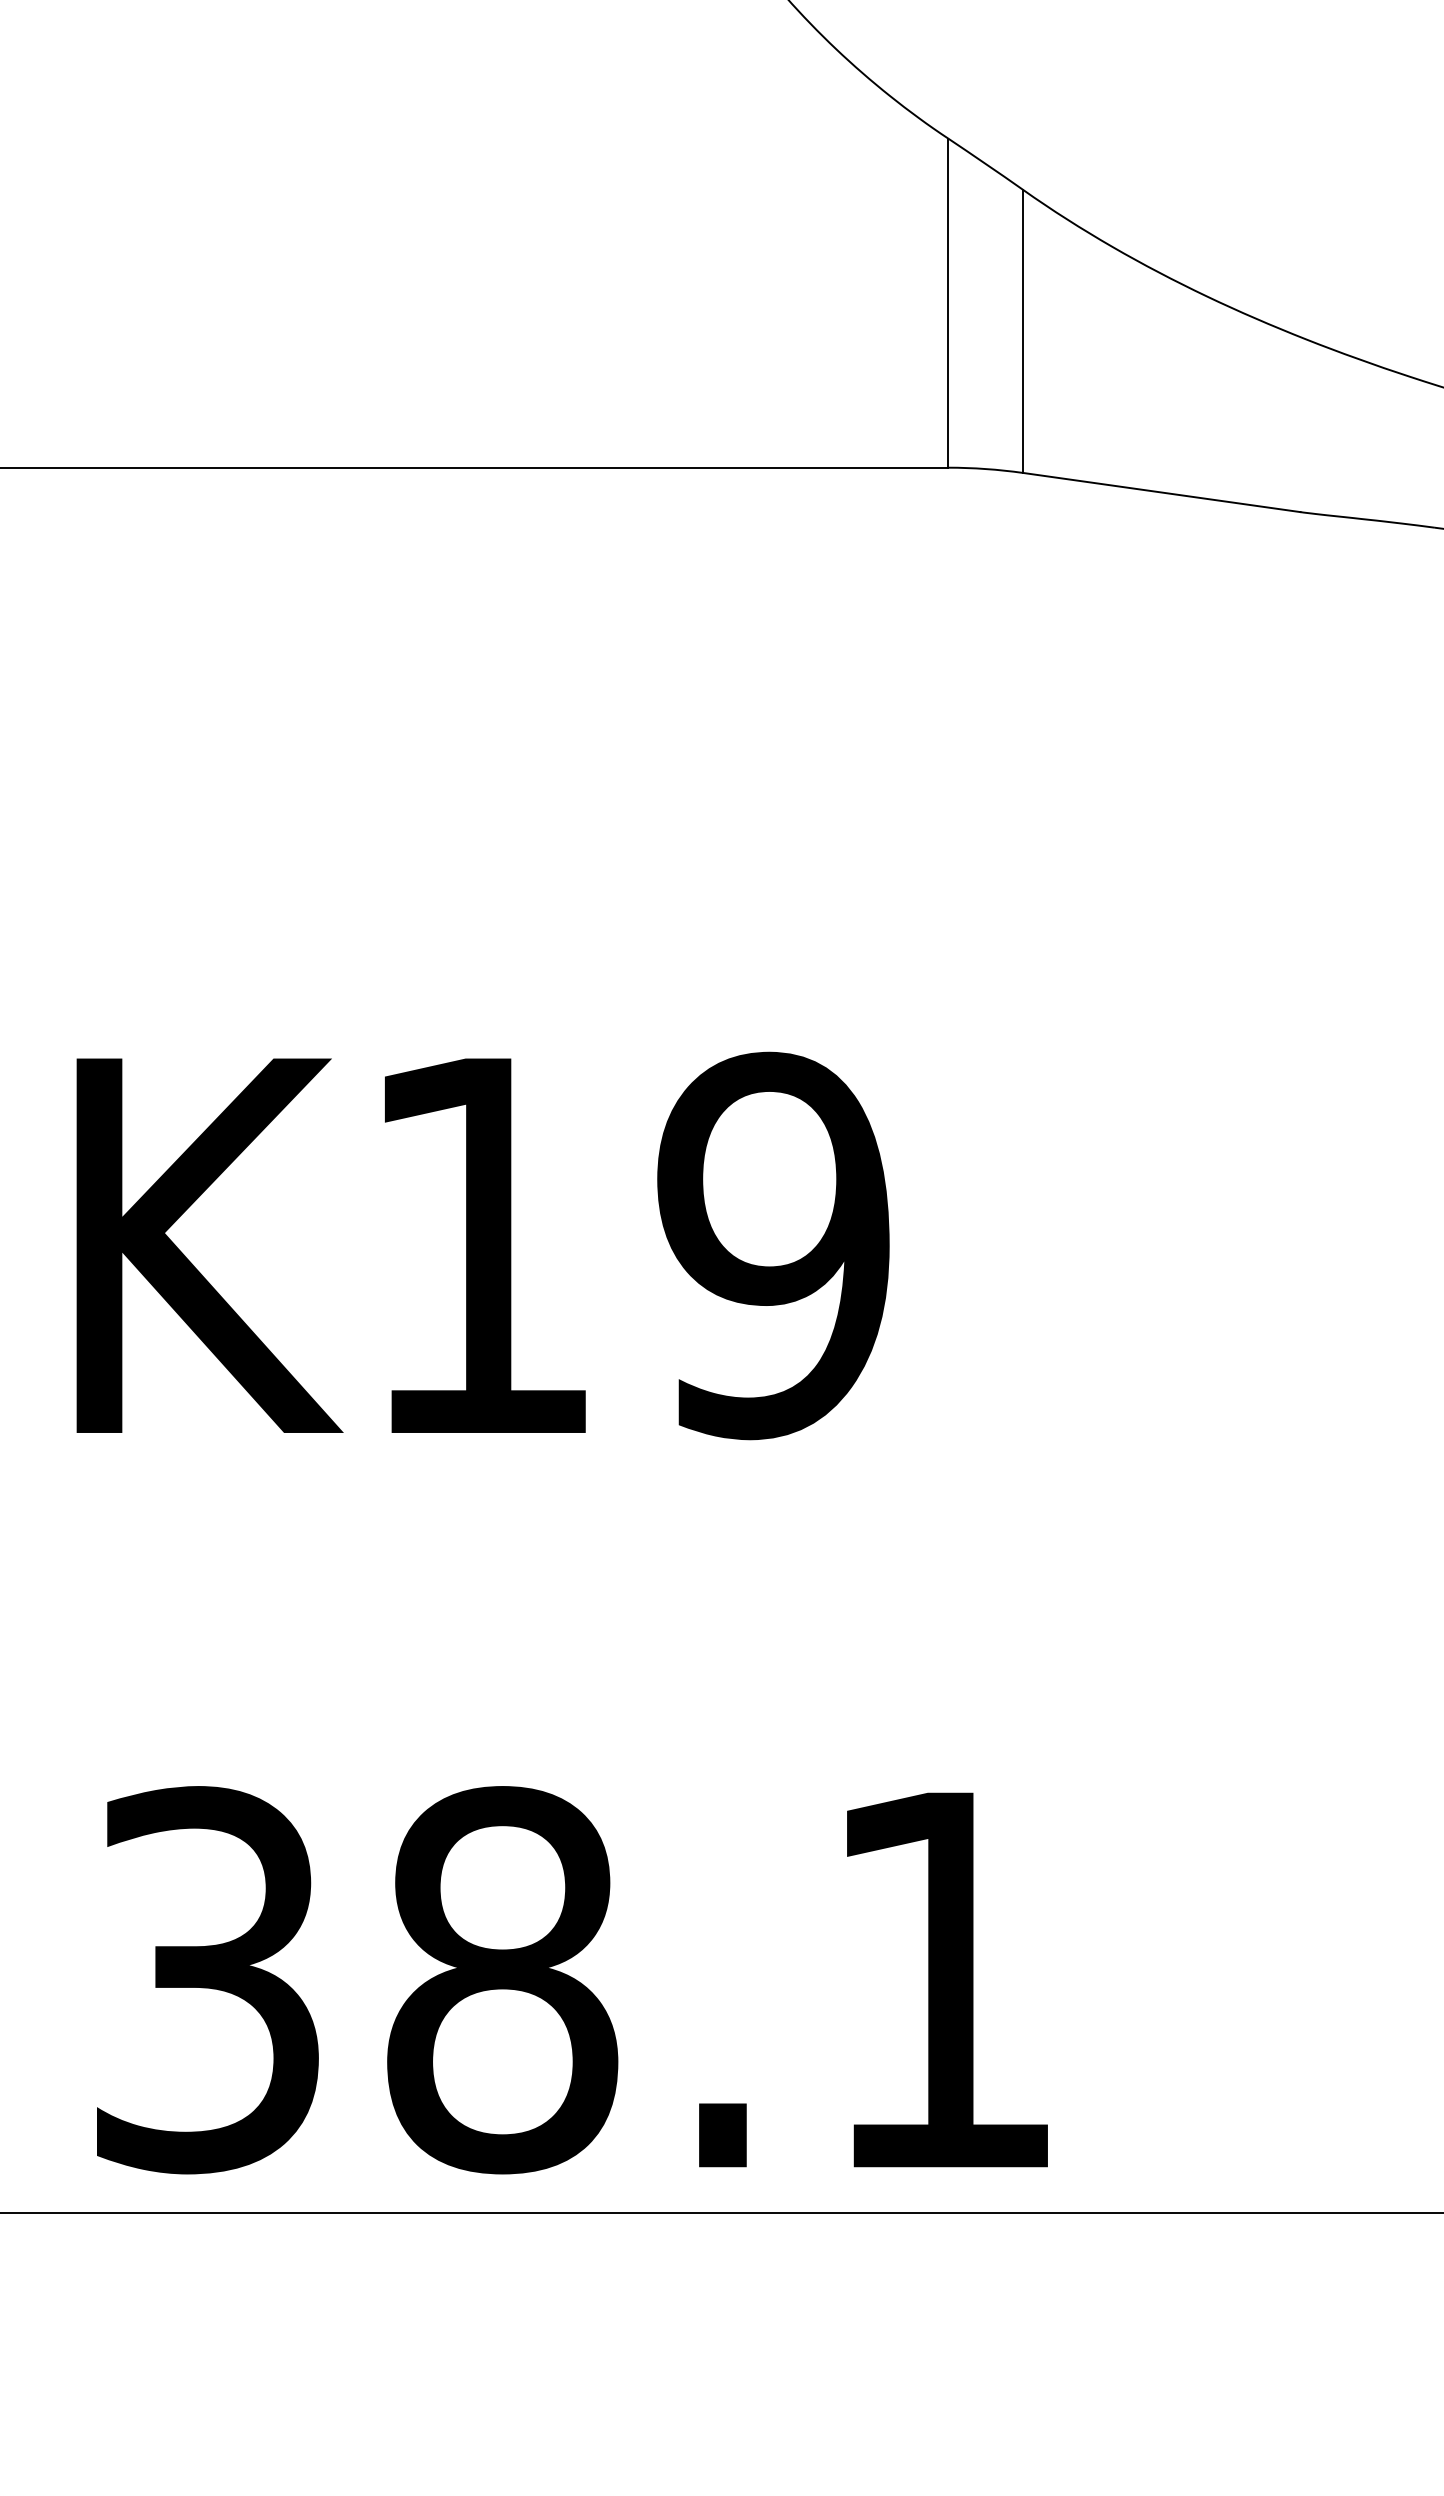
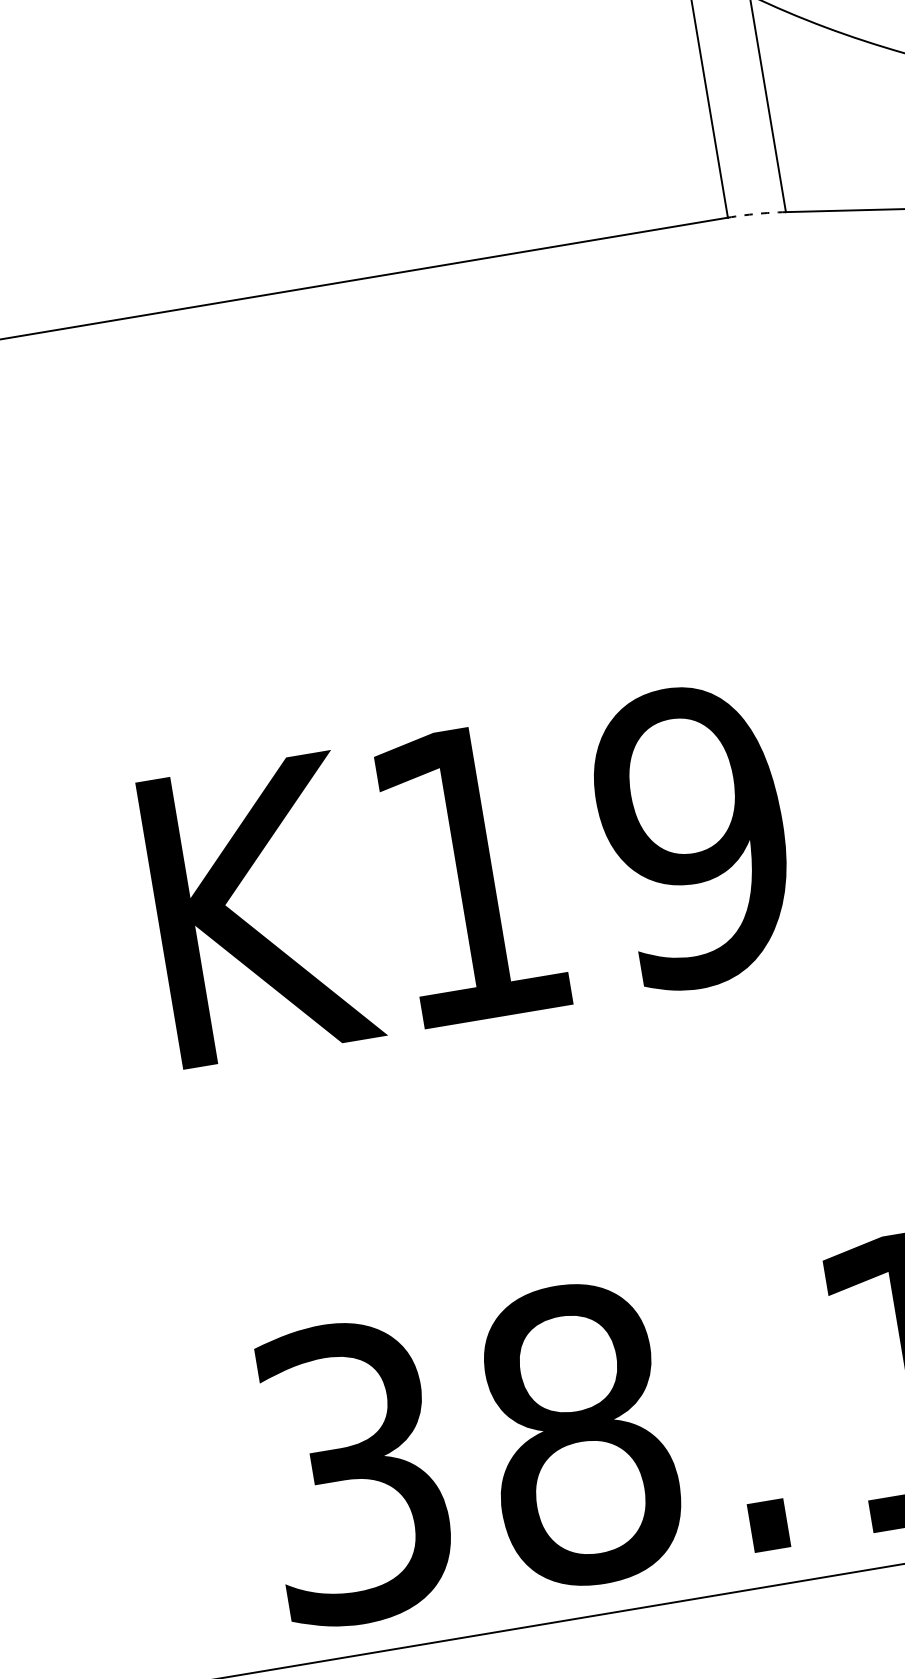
arc: (985, 469) -> (756, 214), solid -> dashed

